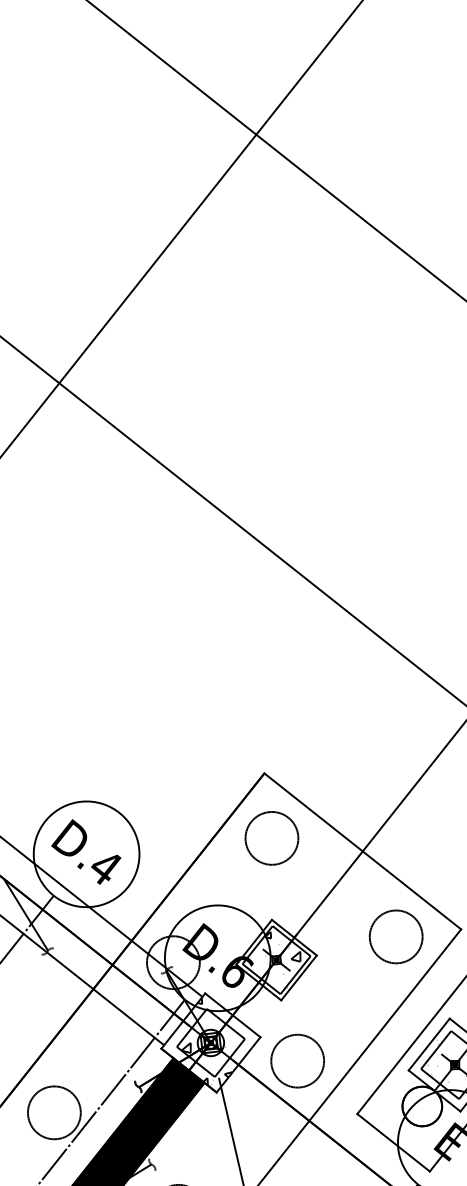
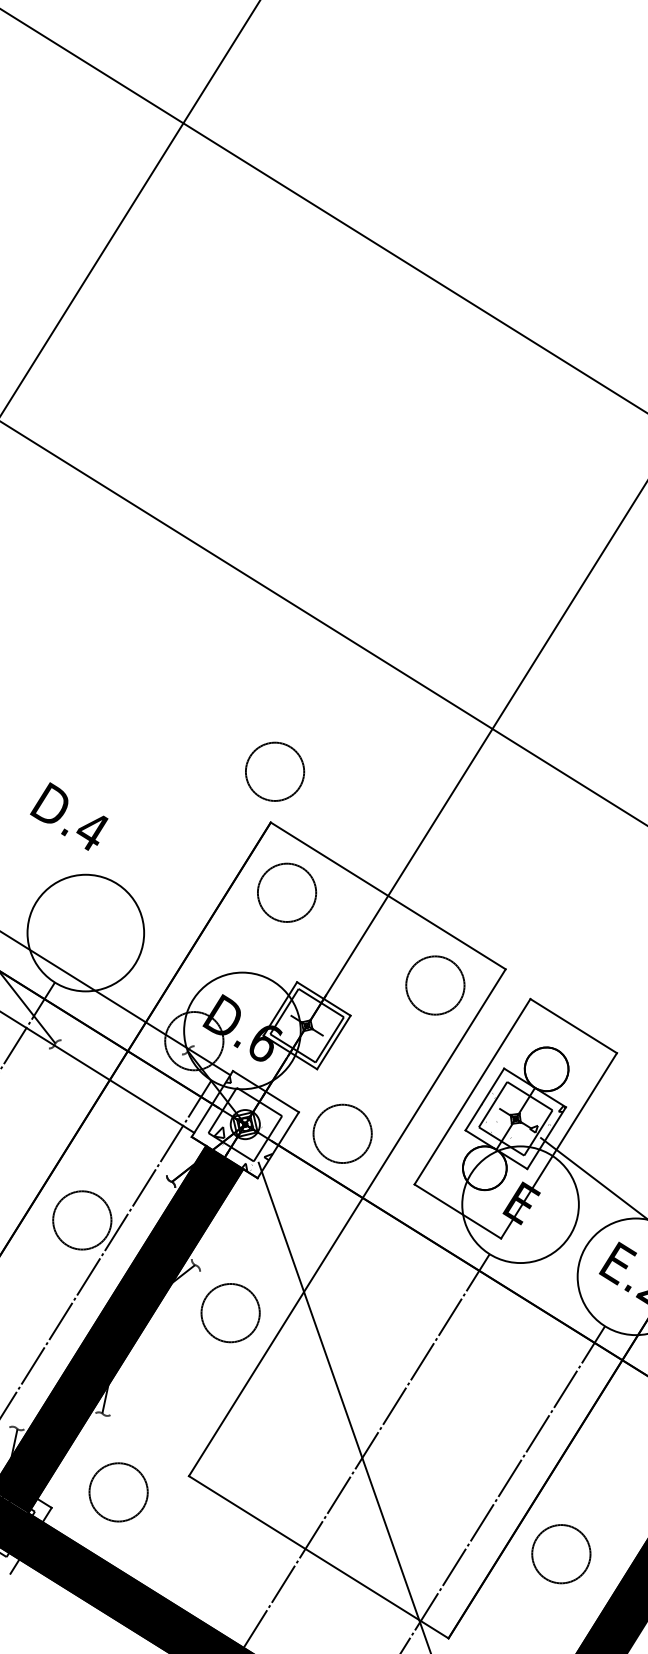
part: (273, 727) -> (275, 771), added
text: (86, 851) -> (69, 816), moved
hatch: (281, 959) -> (312, 1024), removed

